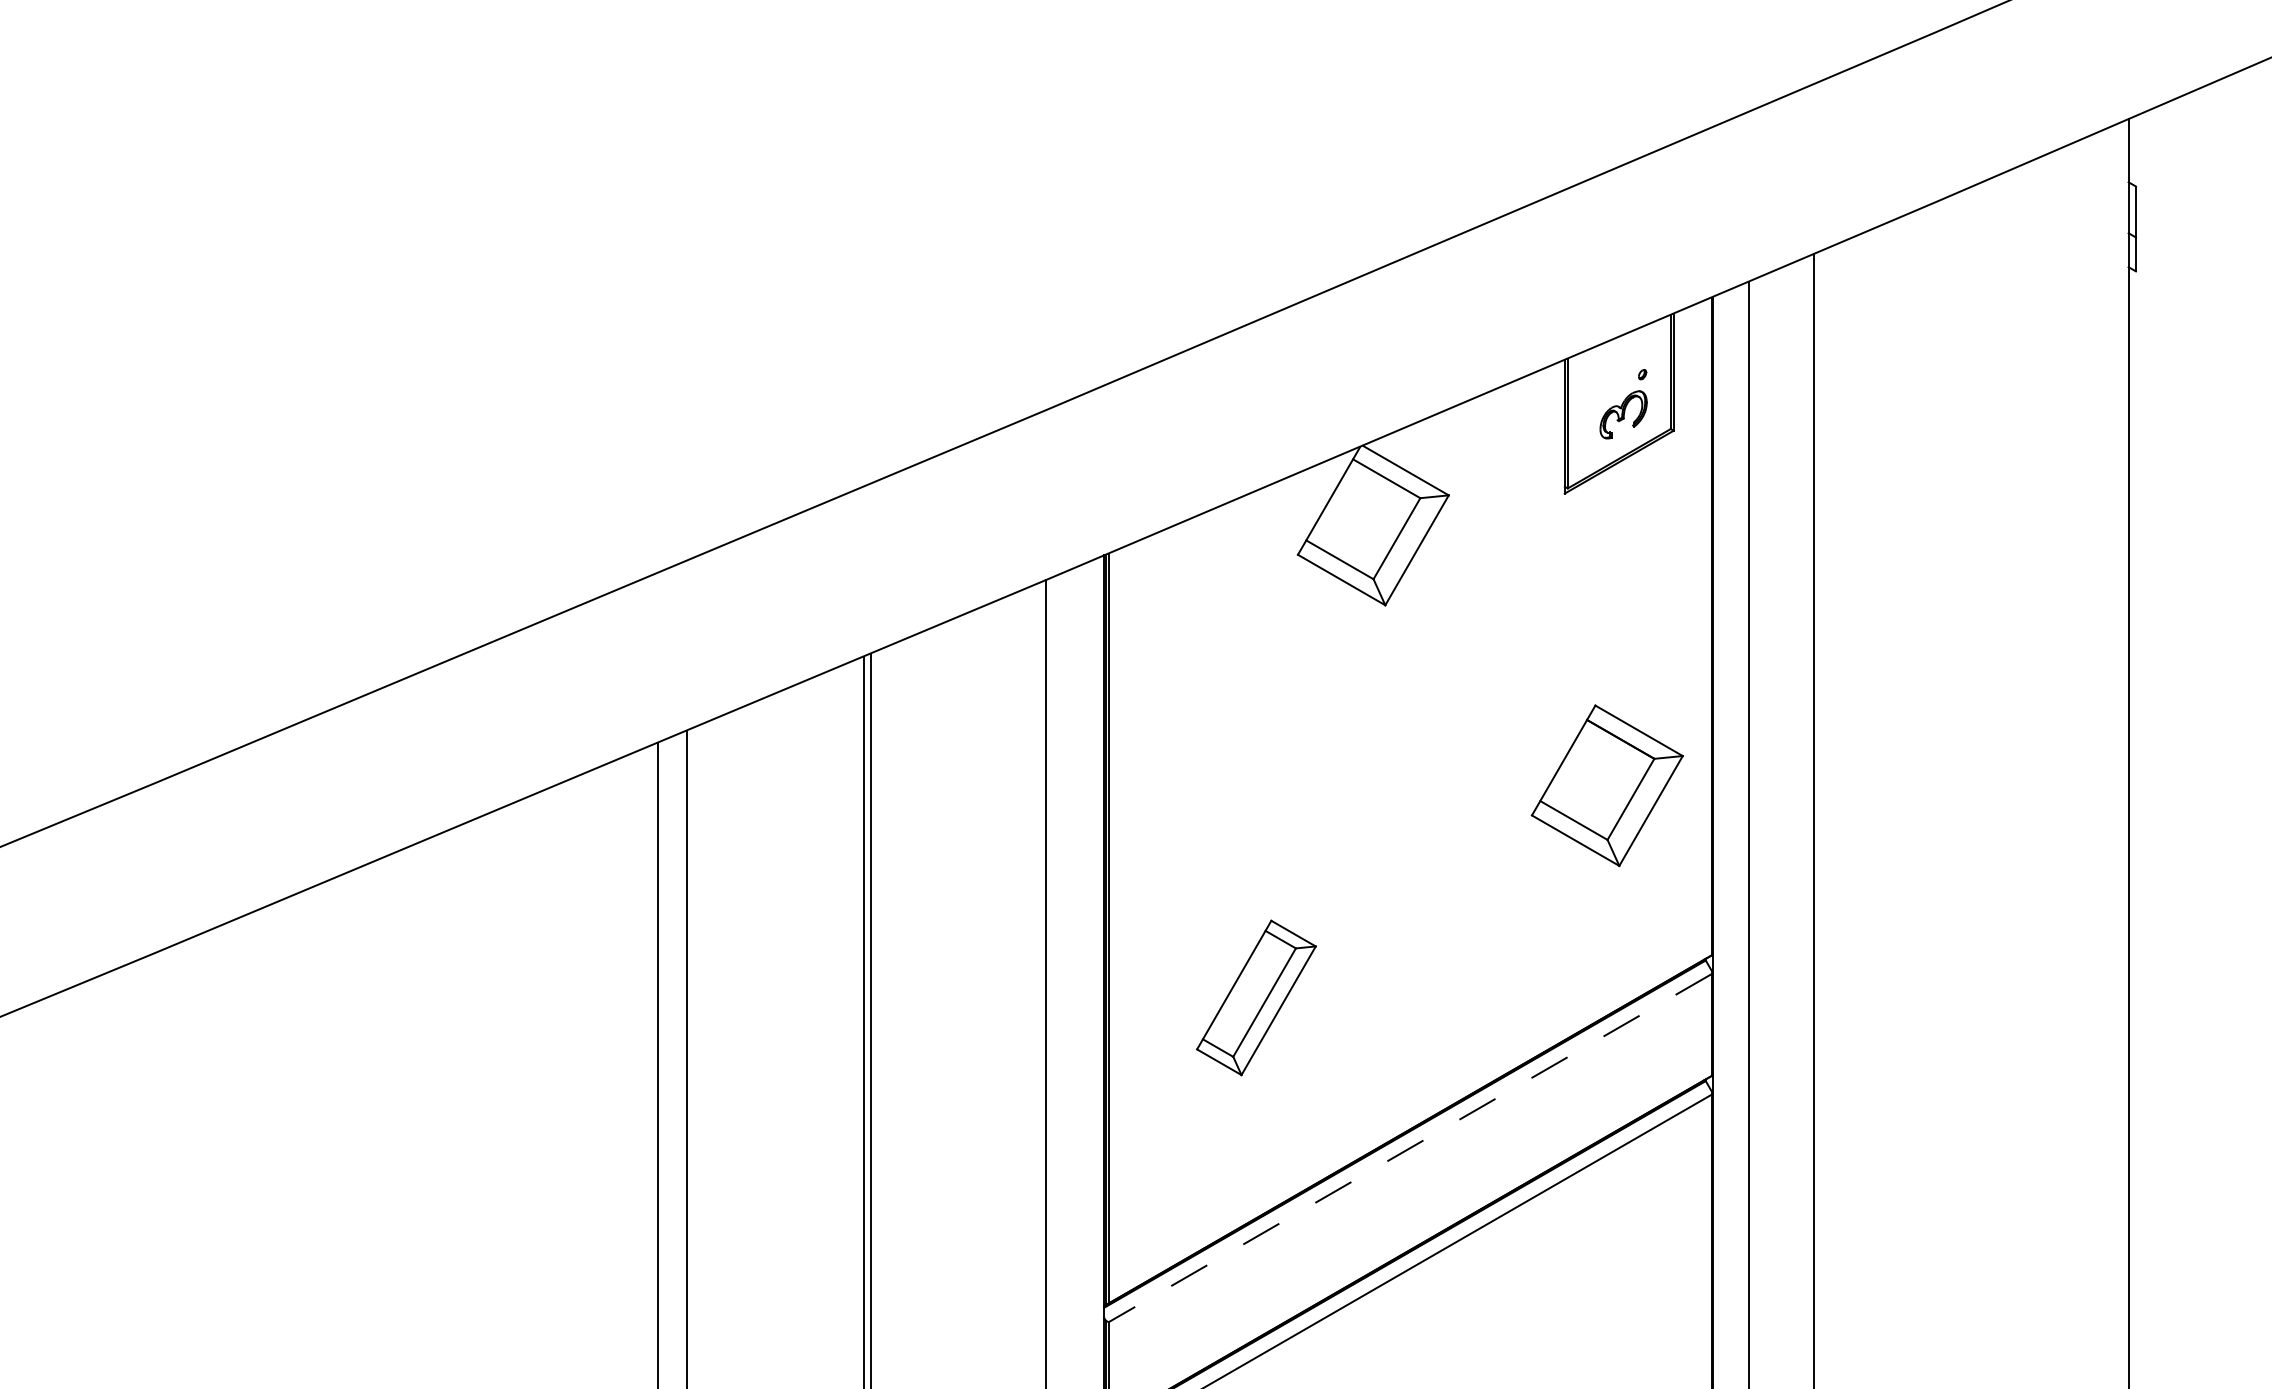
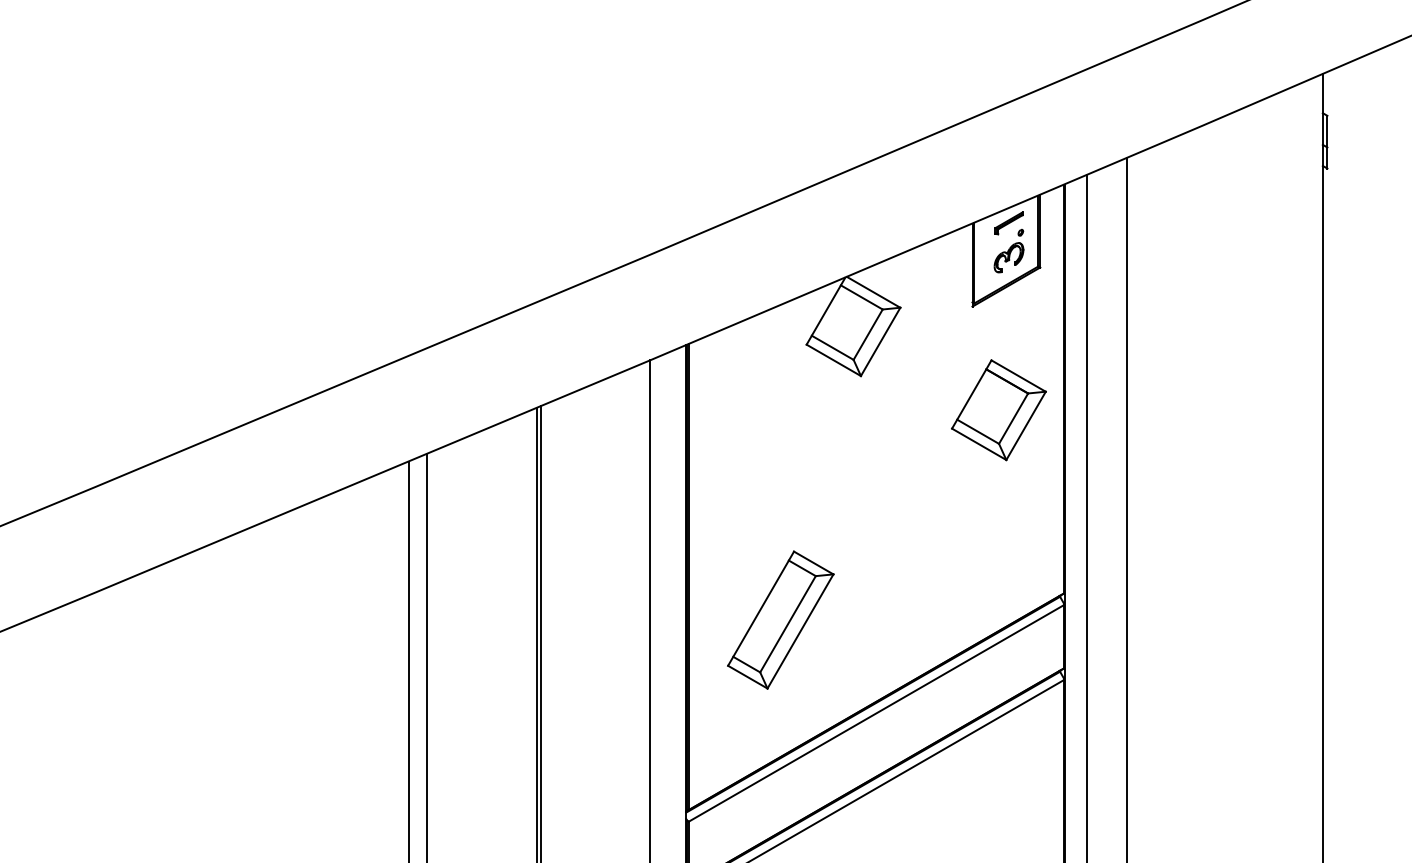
part: (1622, 359) -> (1008, 223), added
part: (1606, 786) -> (998, 410), moved
part: (1255, 997) -> (780, 619), size x1.43
line: (1408, 1148) -> (875, 713), dashed -> solid

